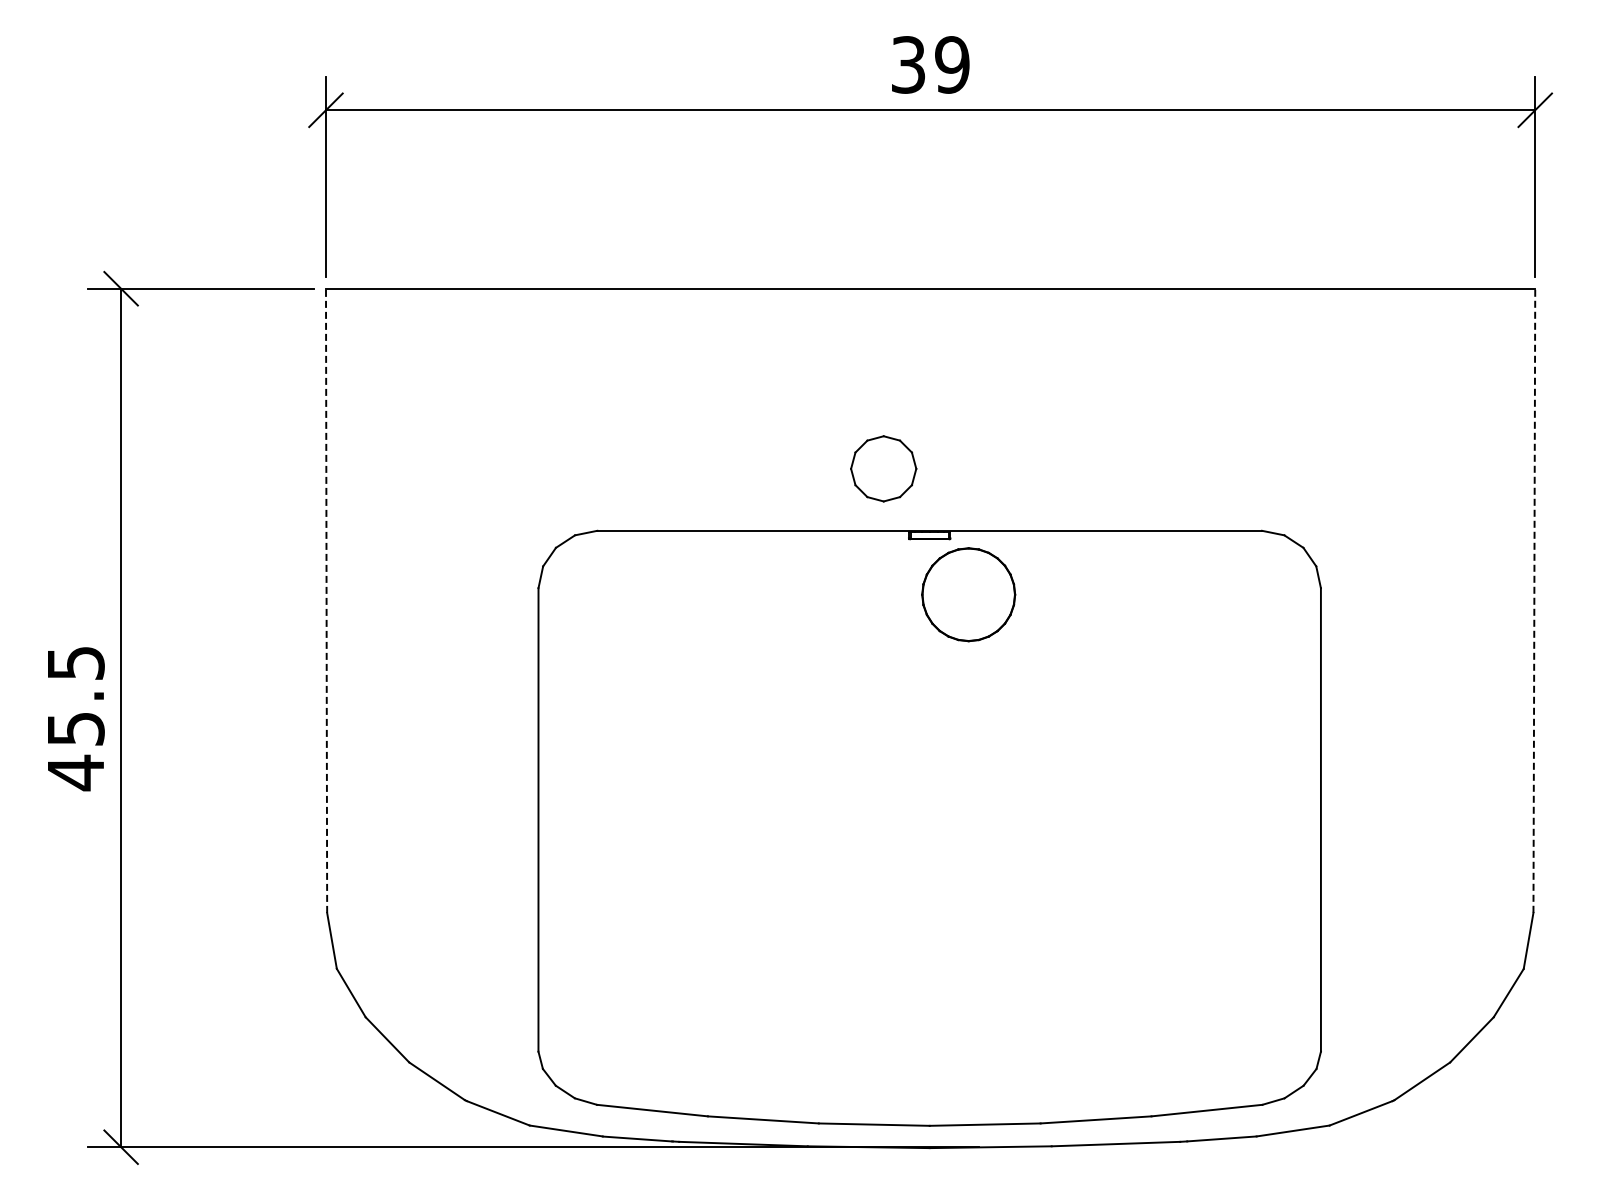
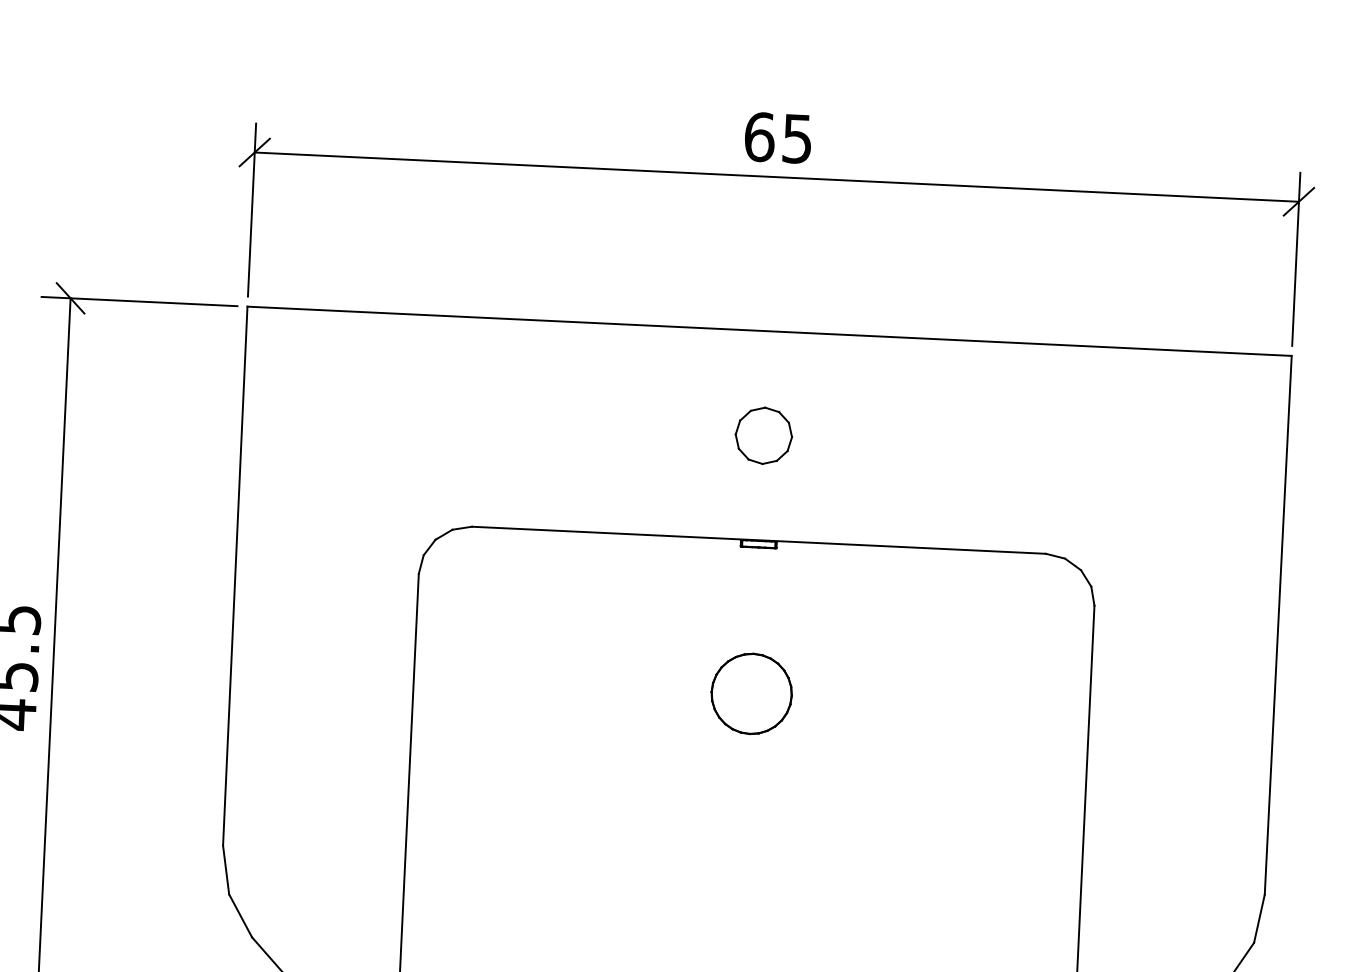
text: (930, 64) -> (778, 137), 39 -> 65
part: (883, 468) -> (763, 435), moved
part: (968, 594) -> (751, 693), moved
line: (326, 600) -> (235, 575), dashed -> solid
line: (1534, 600) -> (1278, 625), dashed -> solid

